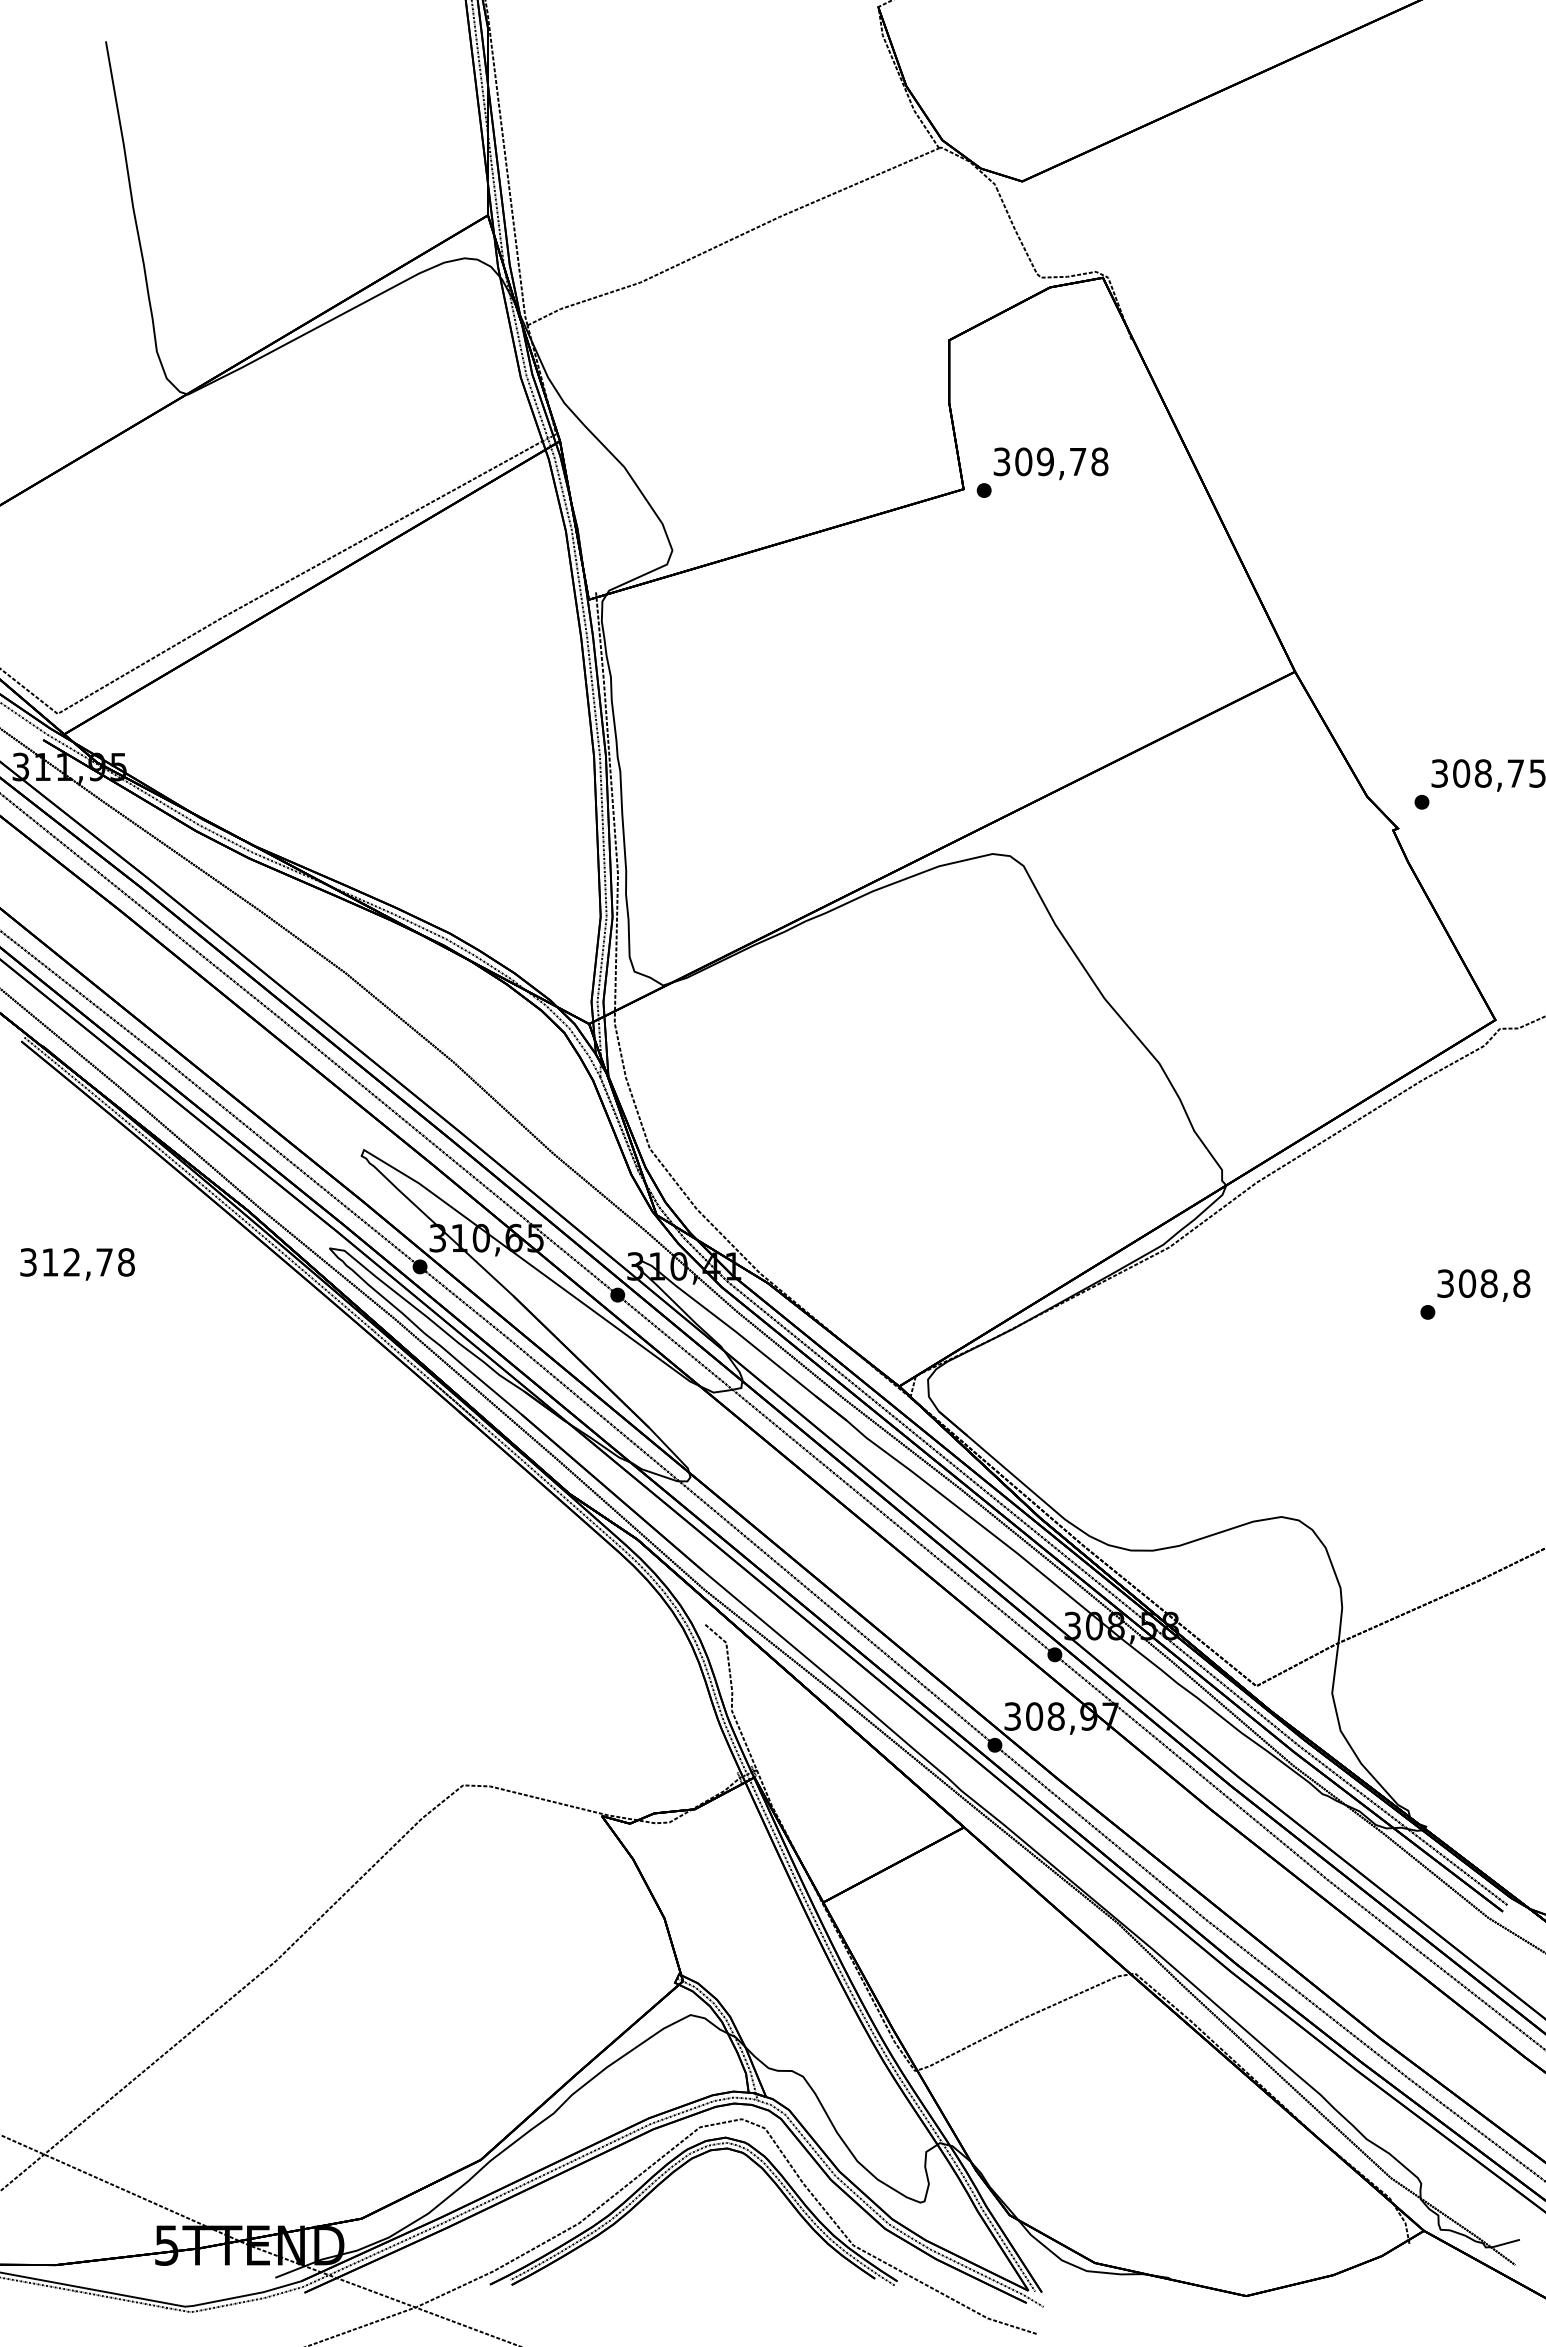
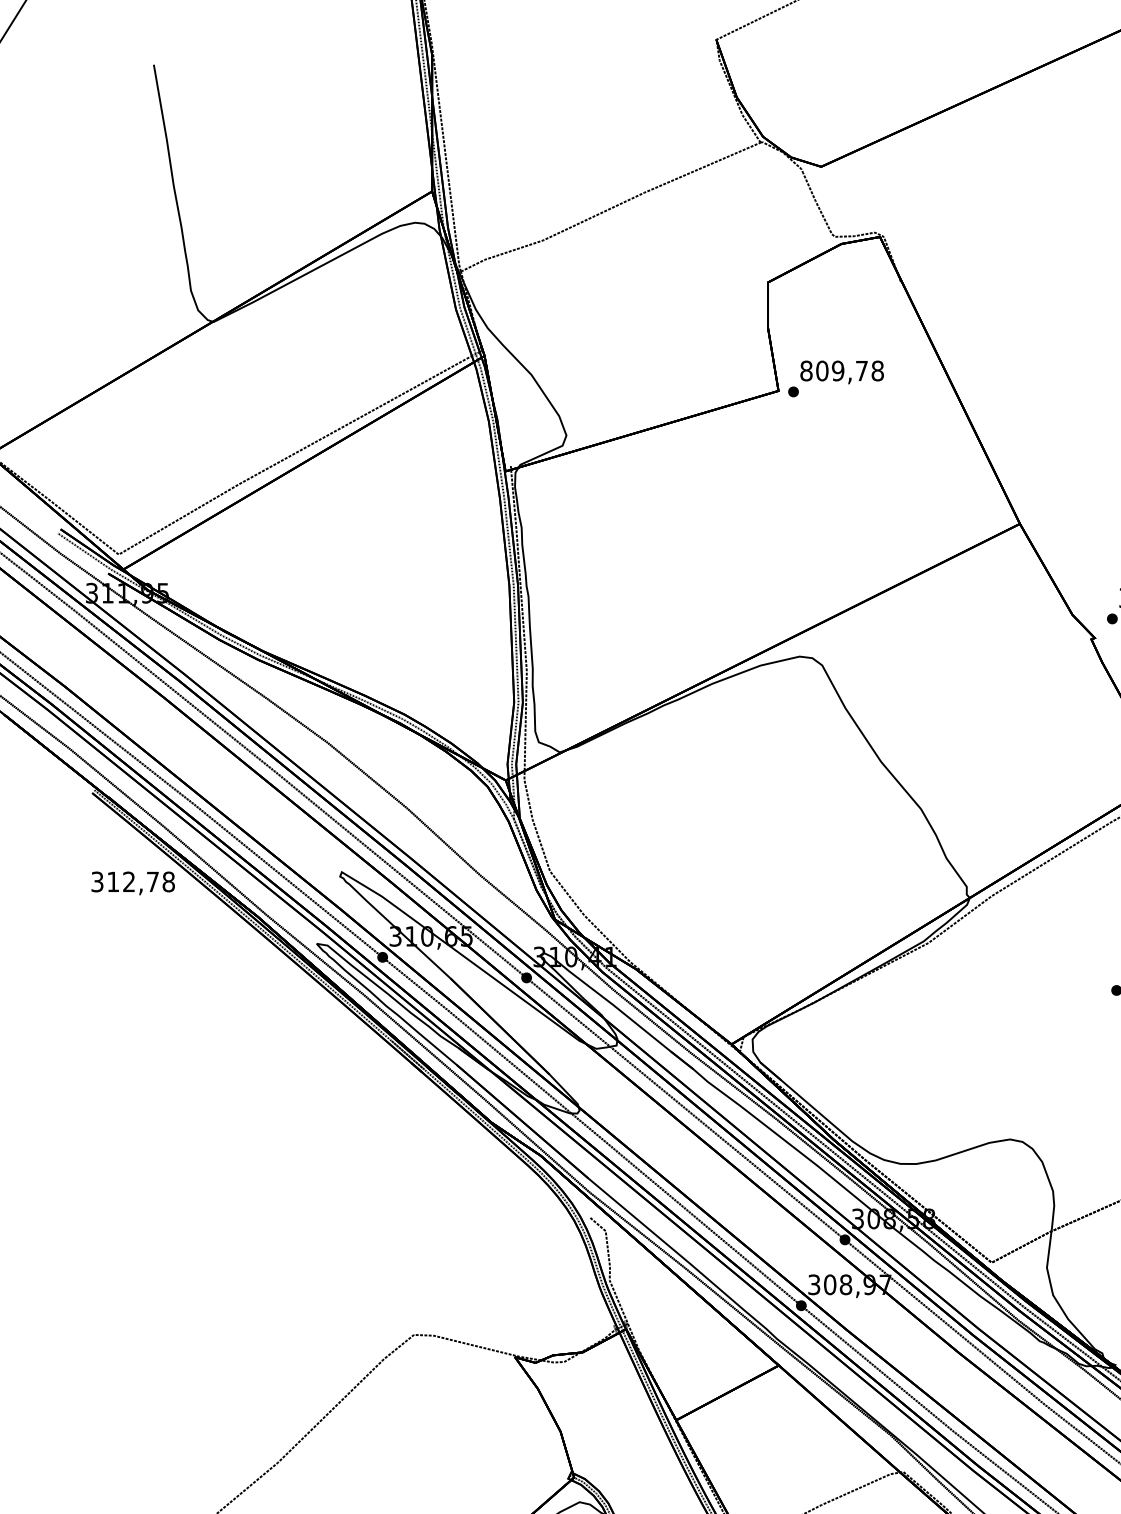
text: (1001, 461) -> (806, 370), 309,78 -> 809,78
text: (77, 1264) -> (133, 883), moved

